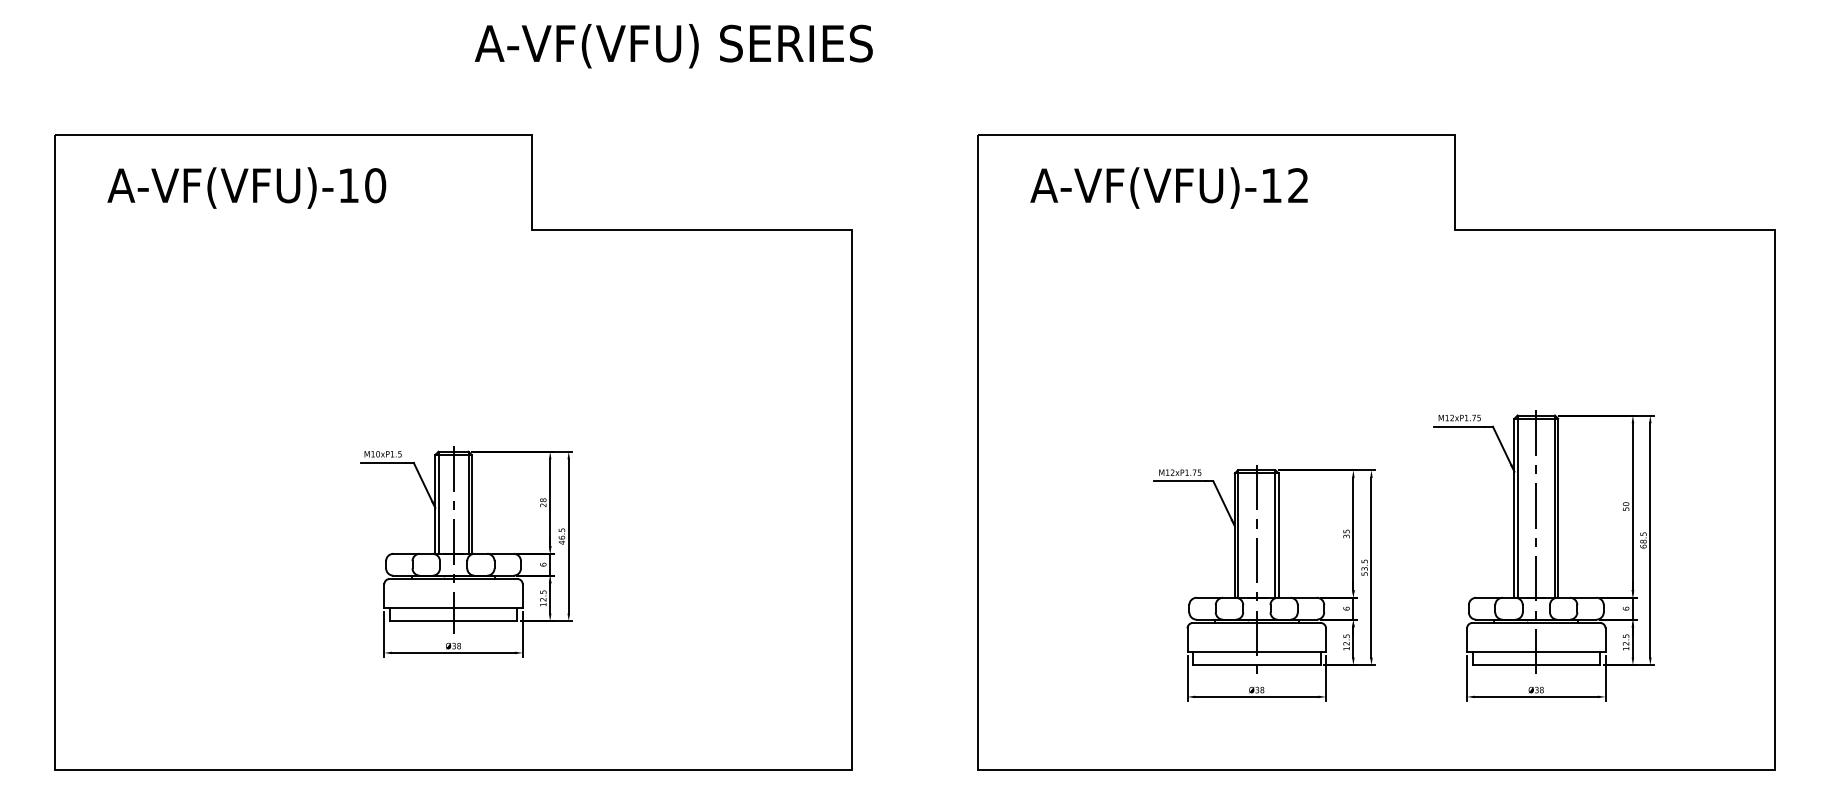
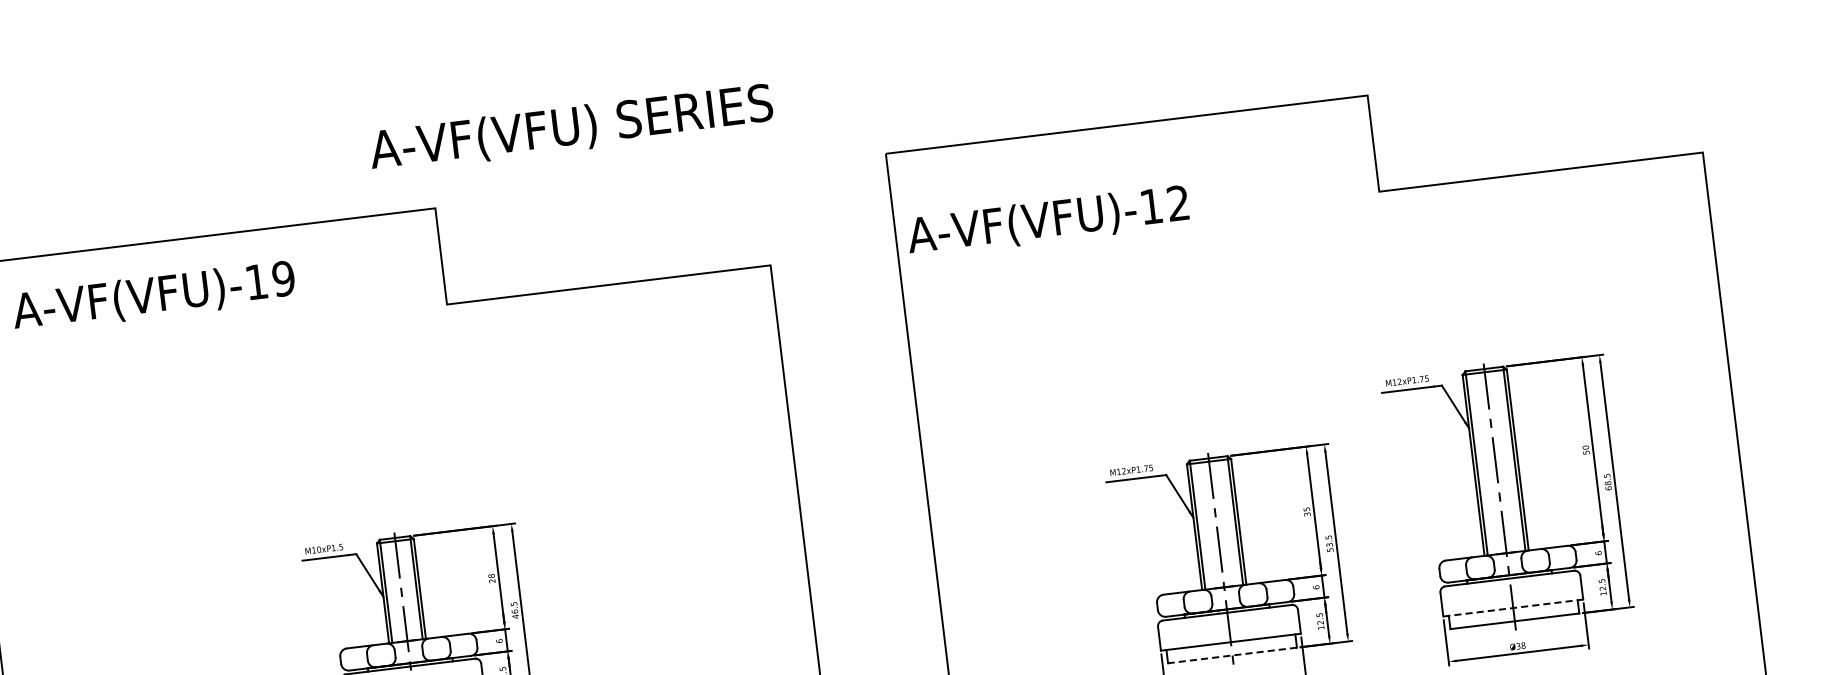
text: (673, 46) -> (570, 129), moved
text: (375, 185) -> (283, 278), A-VF(VFU)-10 -> A-VF(VFU)-19
text: (1168, 187) -> (1047, 221), moved
line: (1536, 652) -> (1513, 608), solid -> dashed
line: (1256, 665) -> (1232, 655), solid -> dashed

